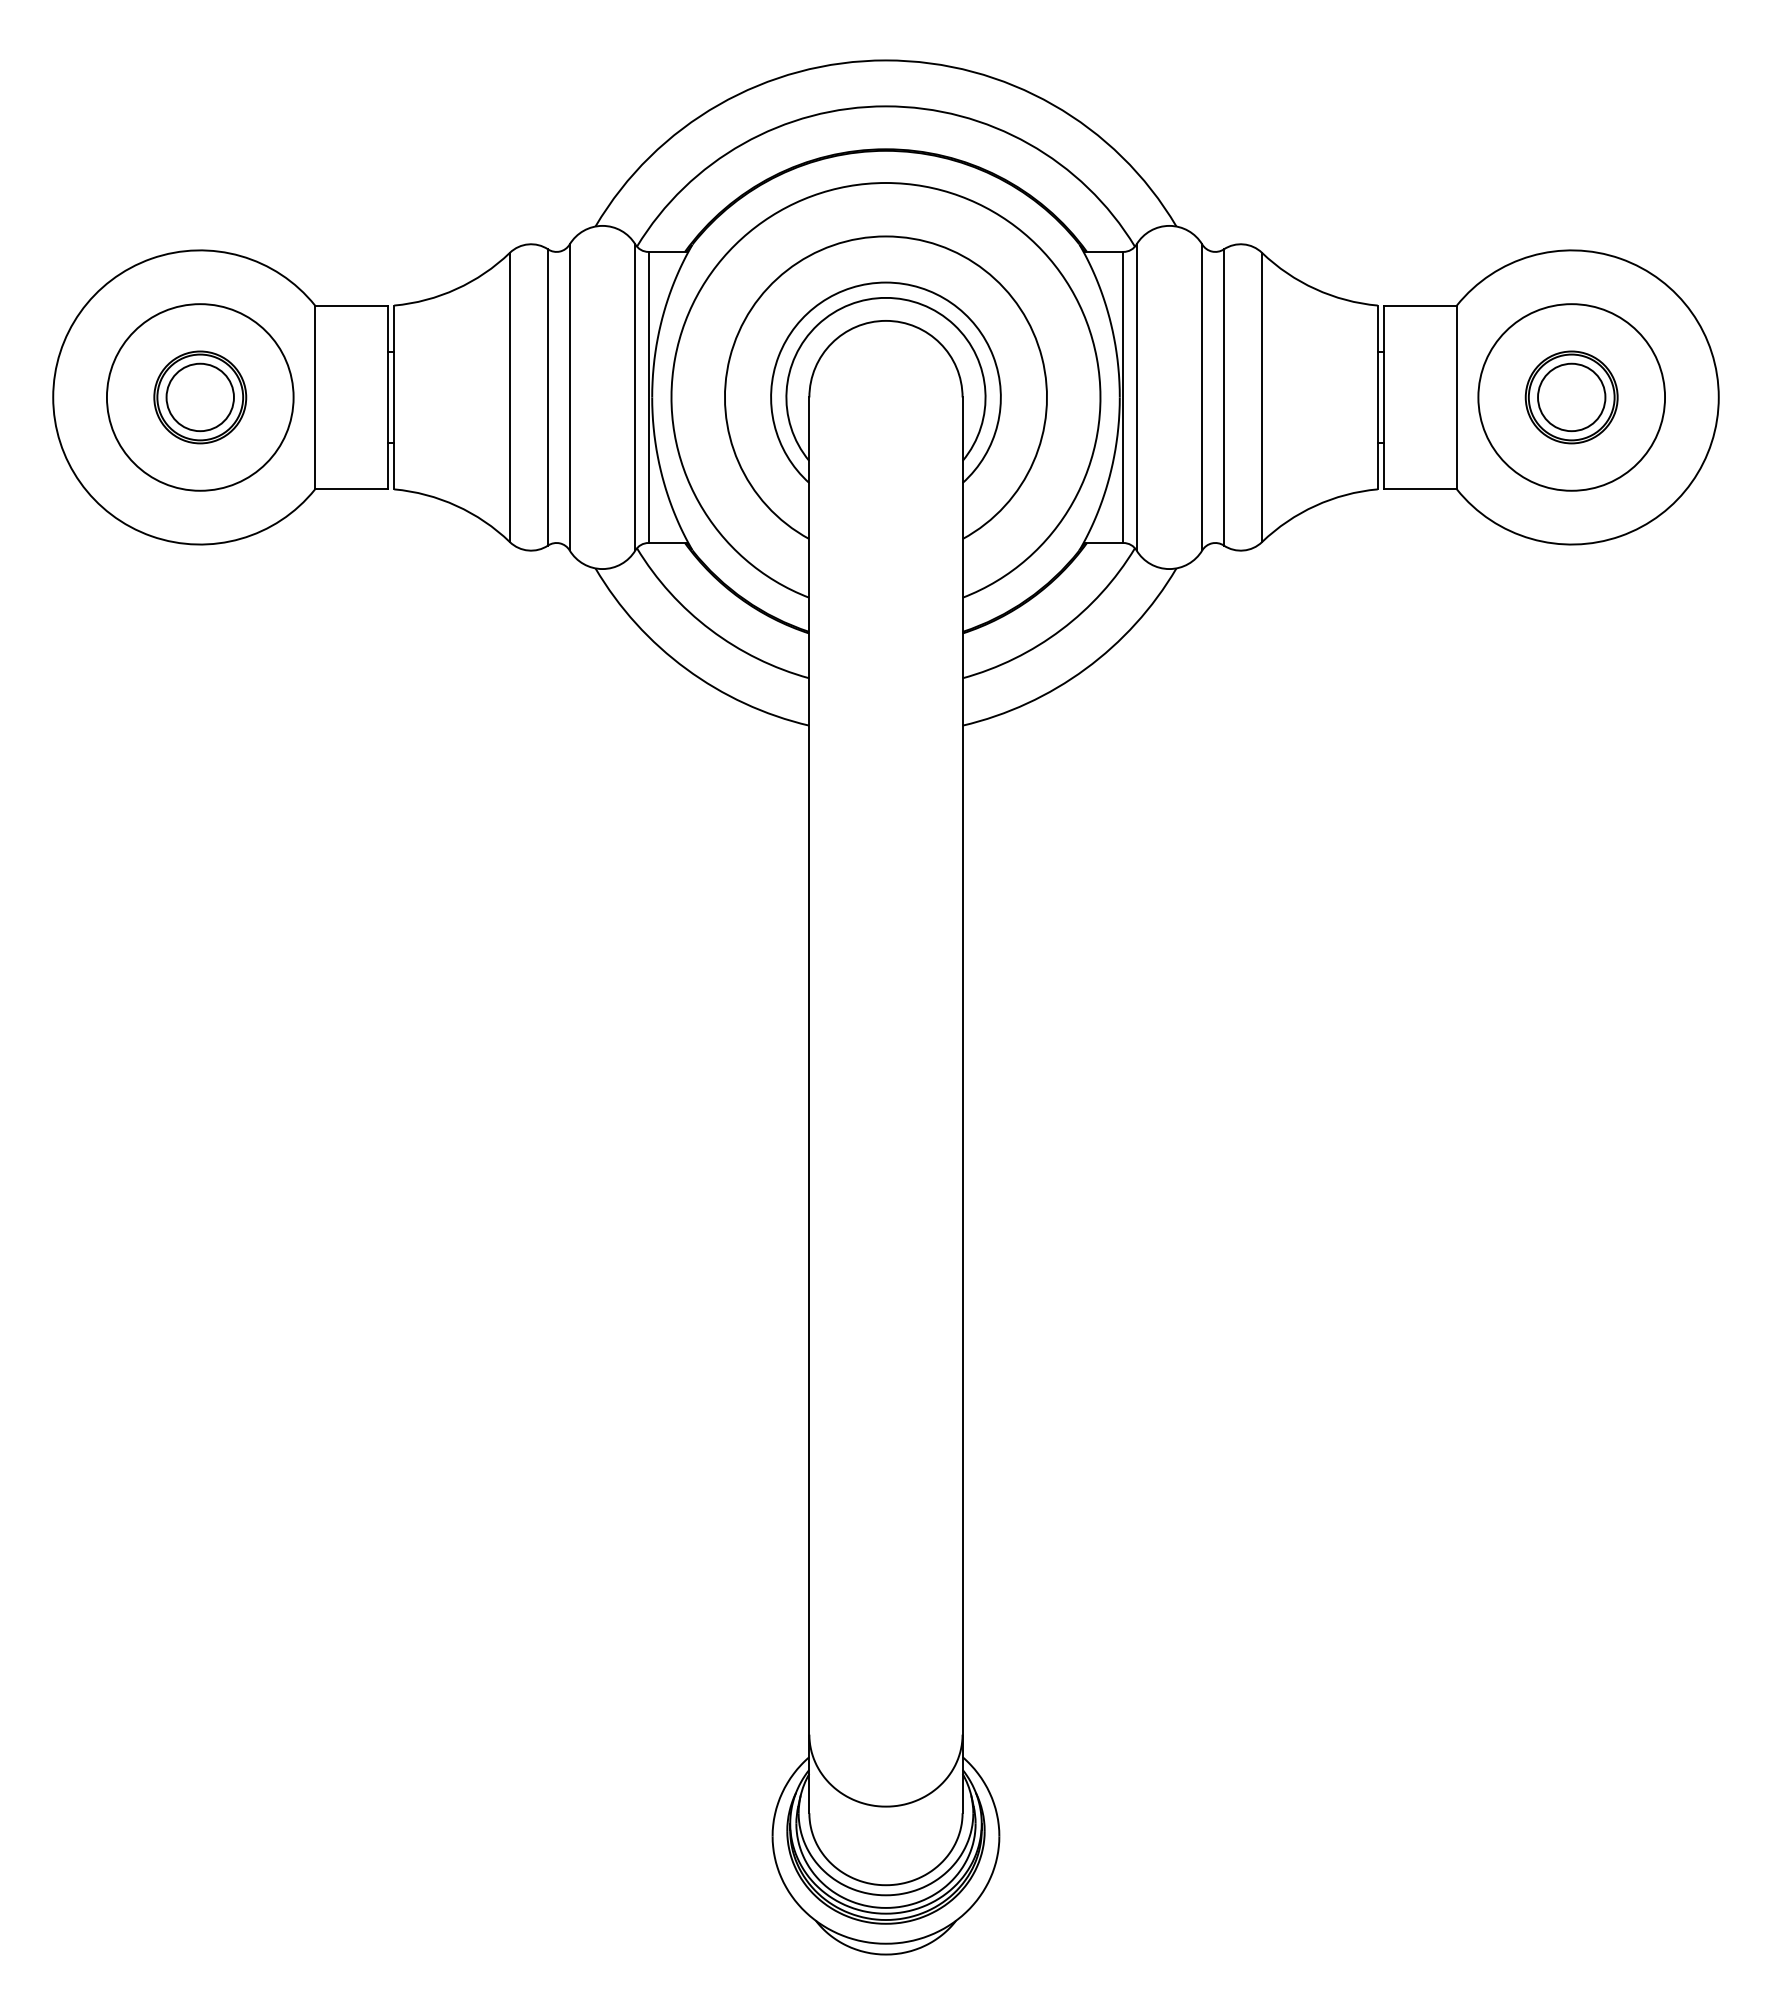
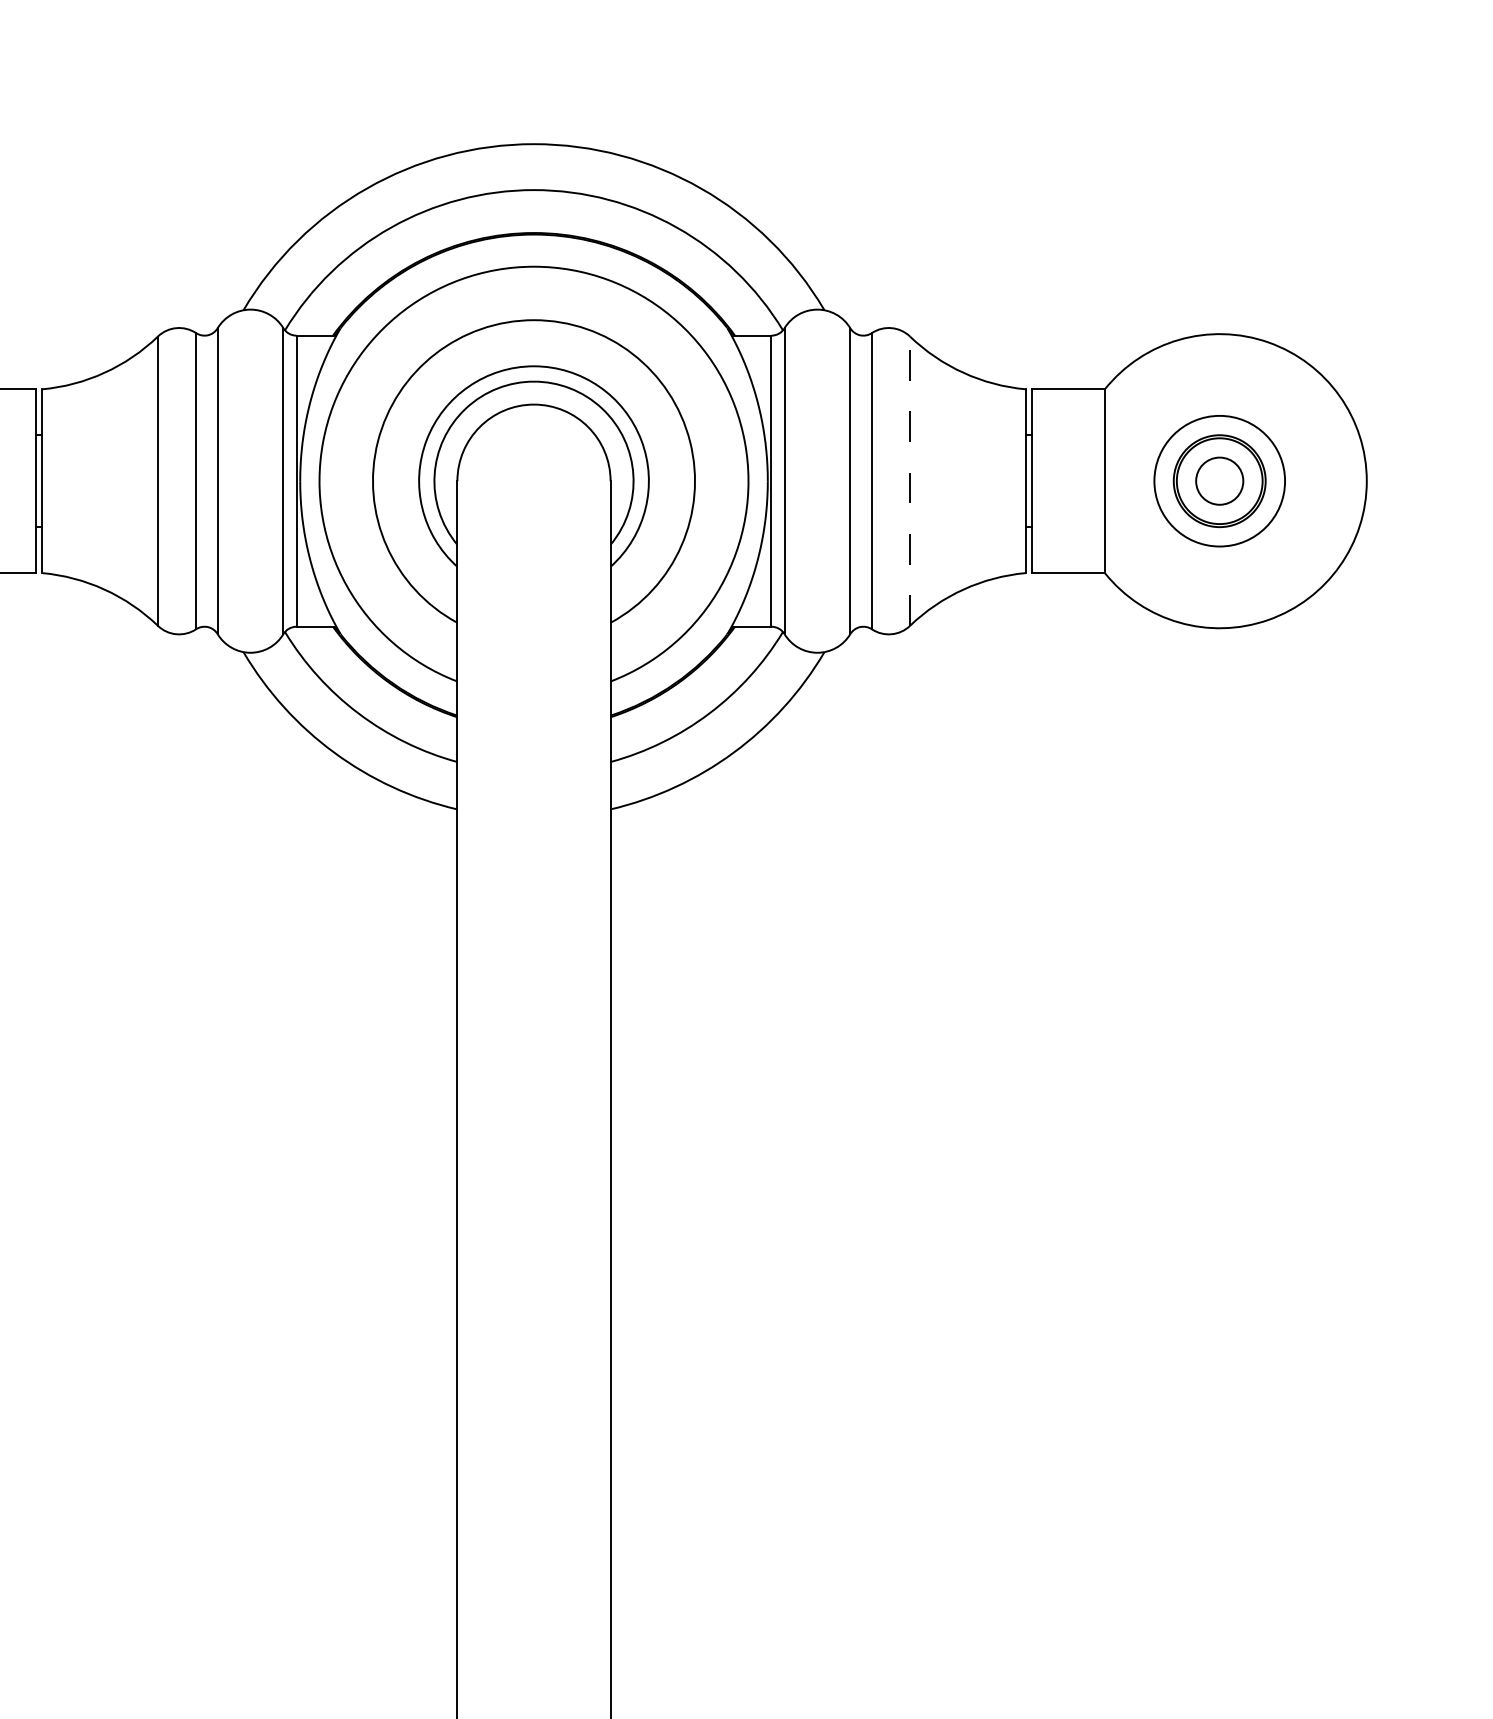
line: (1262, 397) -> (910, 481), solid -> dashed
circle: (1571, 397) -> (1219, 481), size x0.7
circle: (1571, 397) -> (1219, 481), size x0.7

